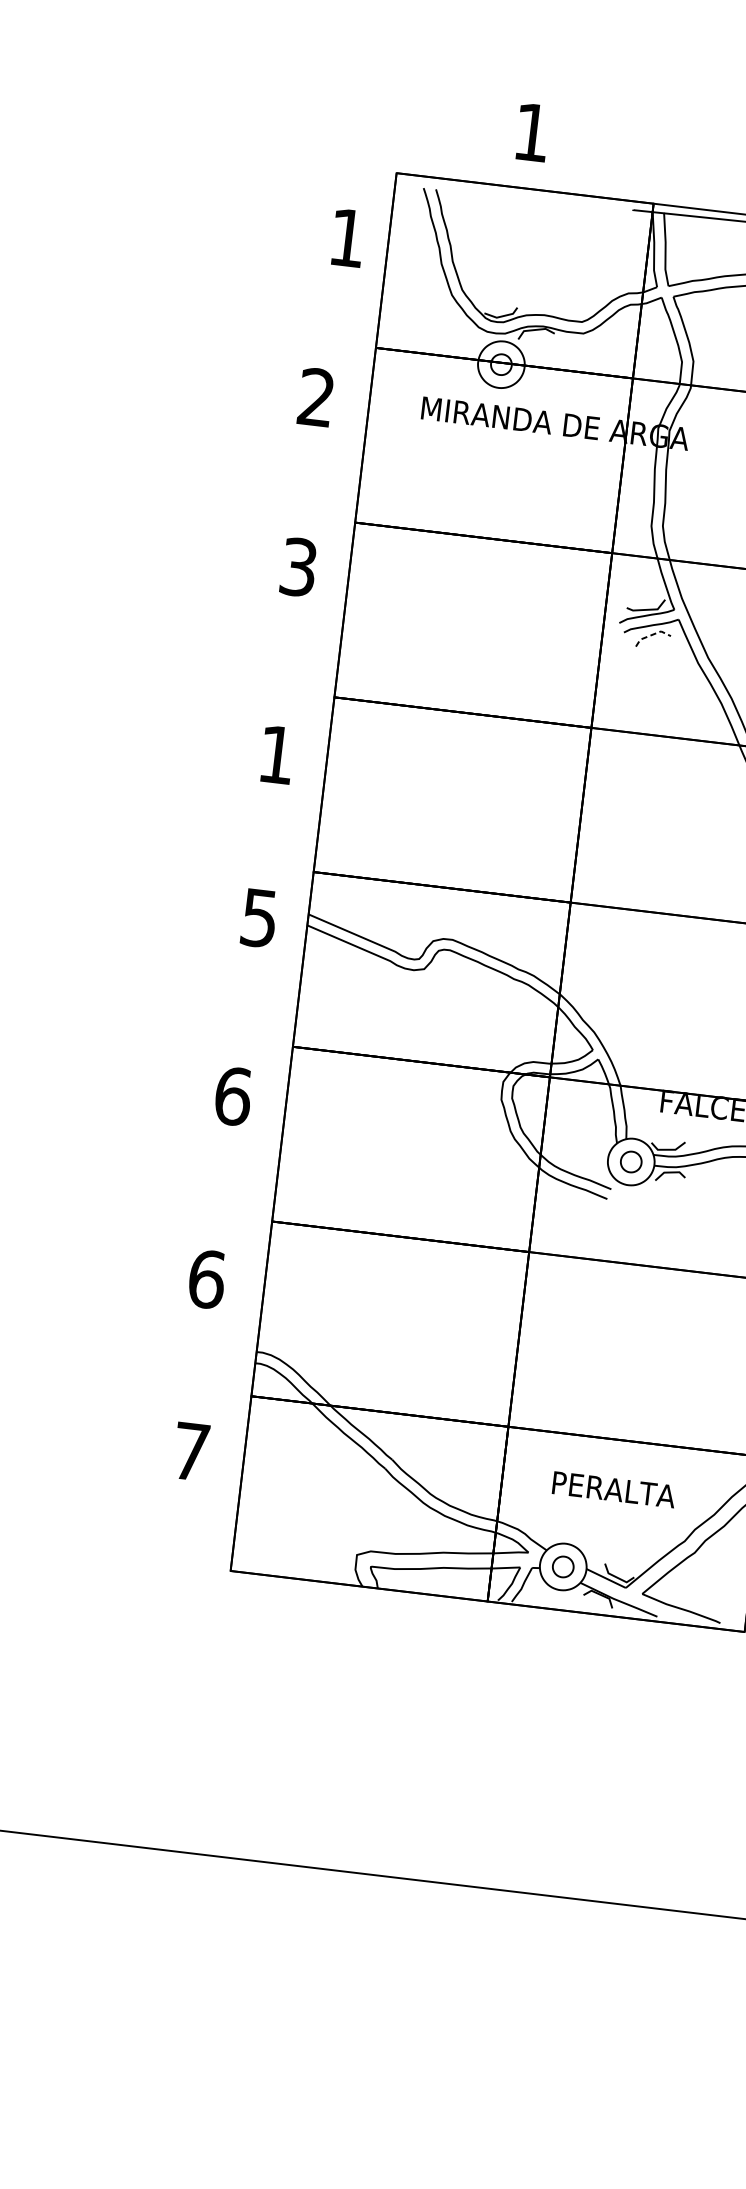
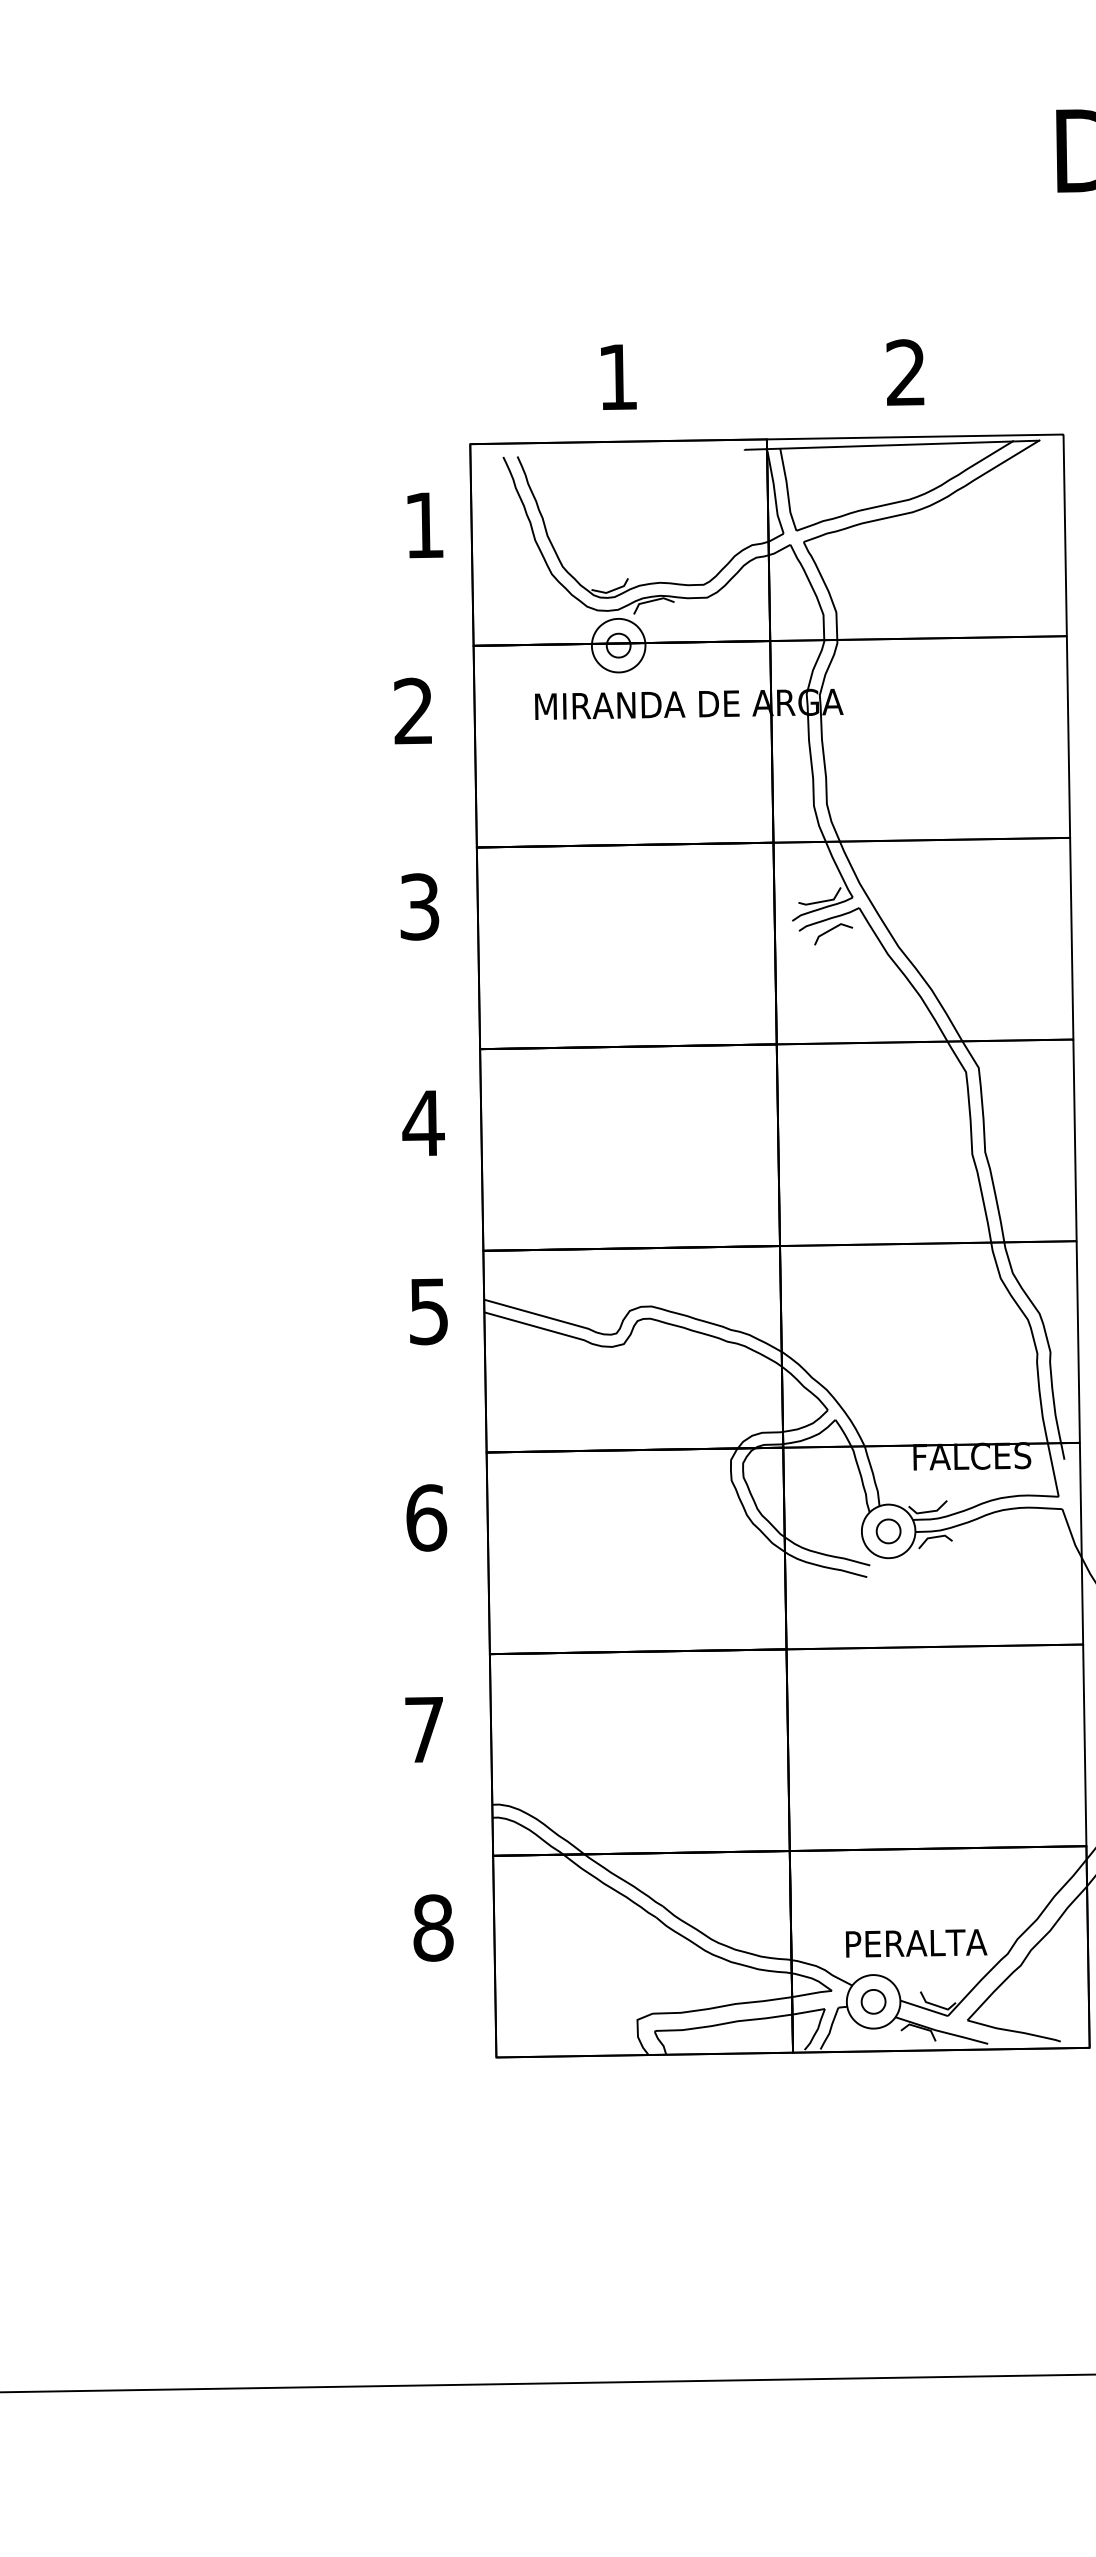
line: (652, 634) -> (831, 929), dashed -> solid
text: (276, 755) -> (423, 1123), 1 -> 4
text: (206, 1279) -> (424, 1729), 6 -> 7
text: (191, 1451) -> (433, 1927), 7 -> 8
text: (614, 1489) -> (916, 1943), moved

